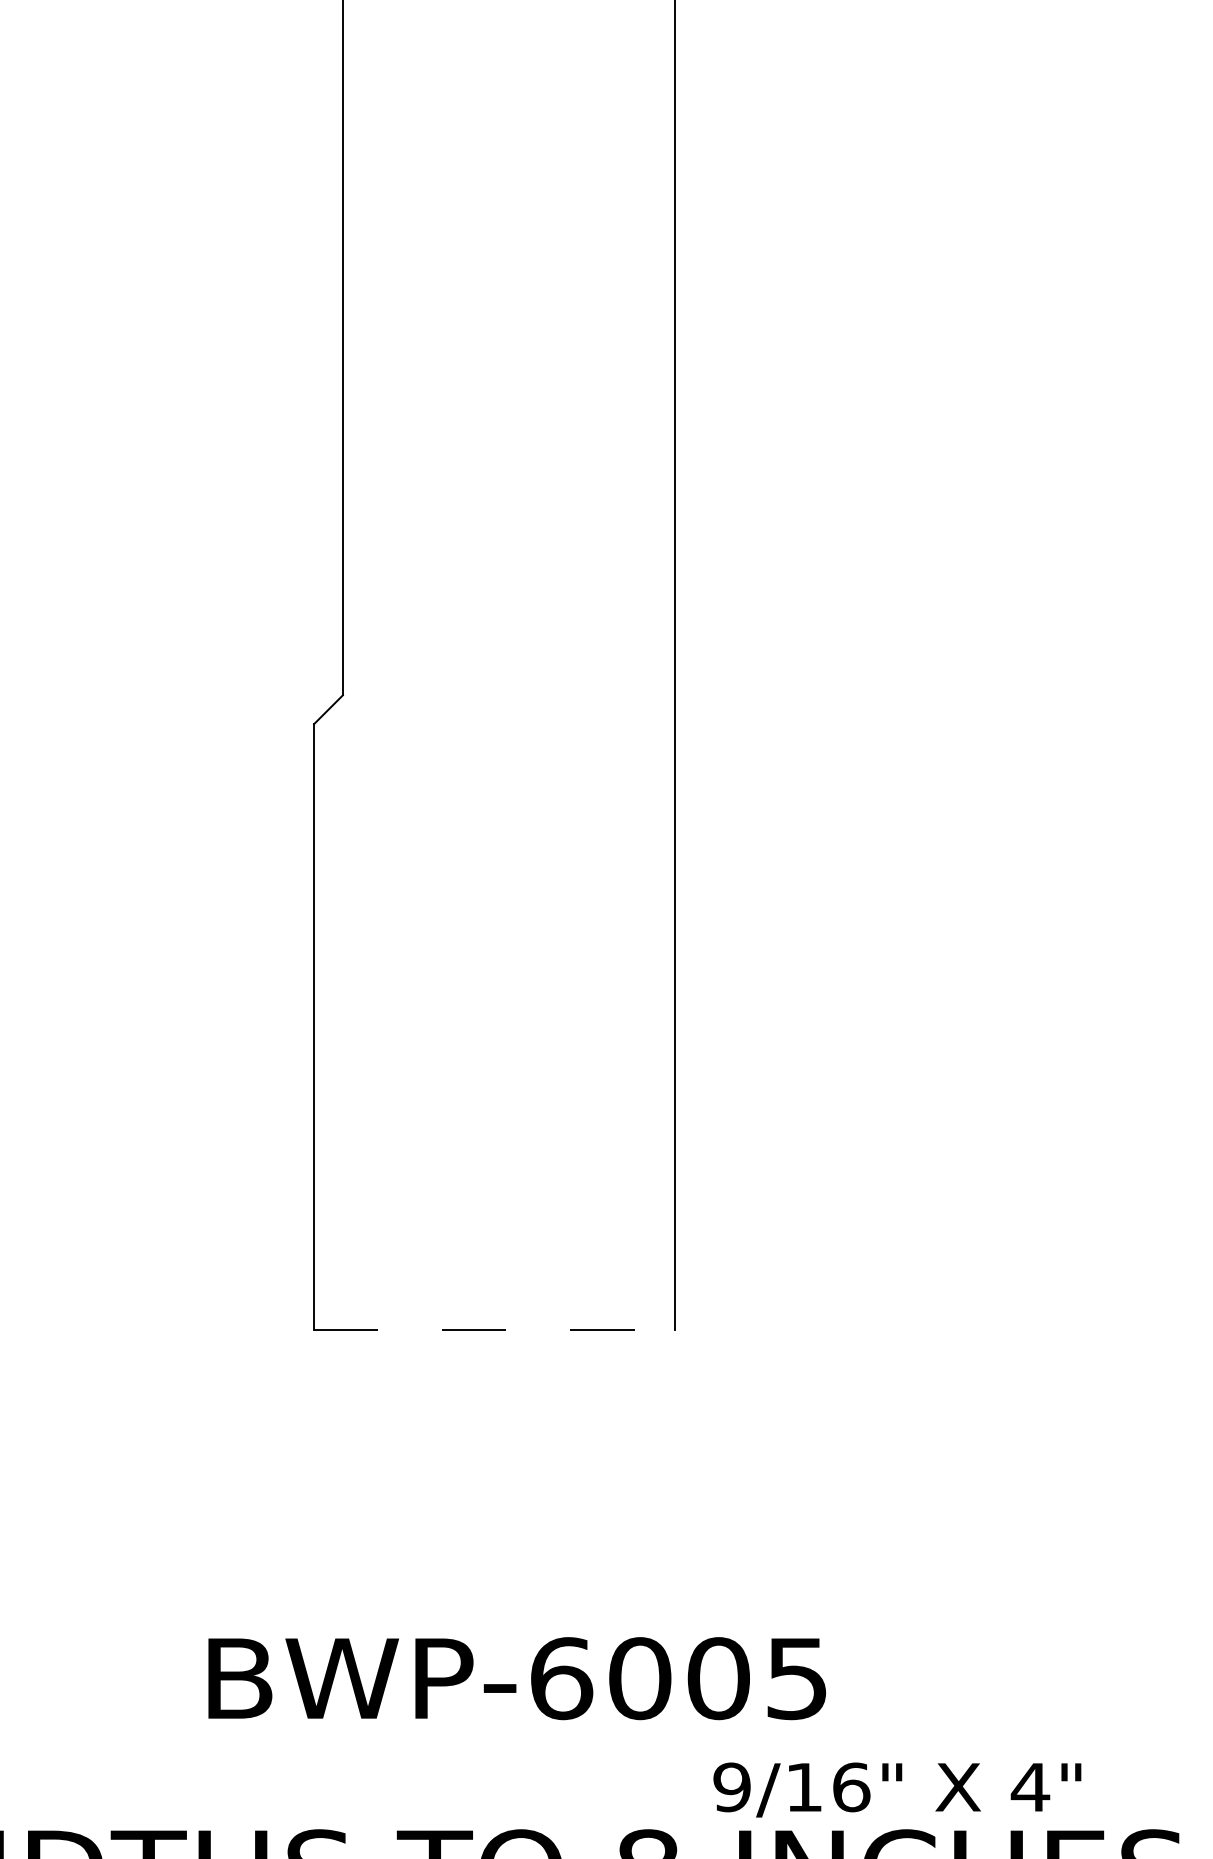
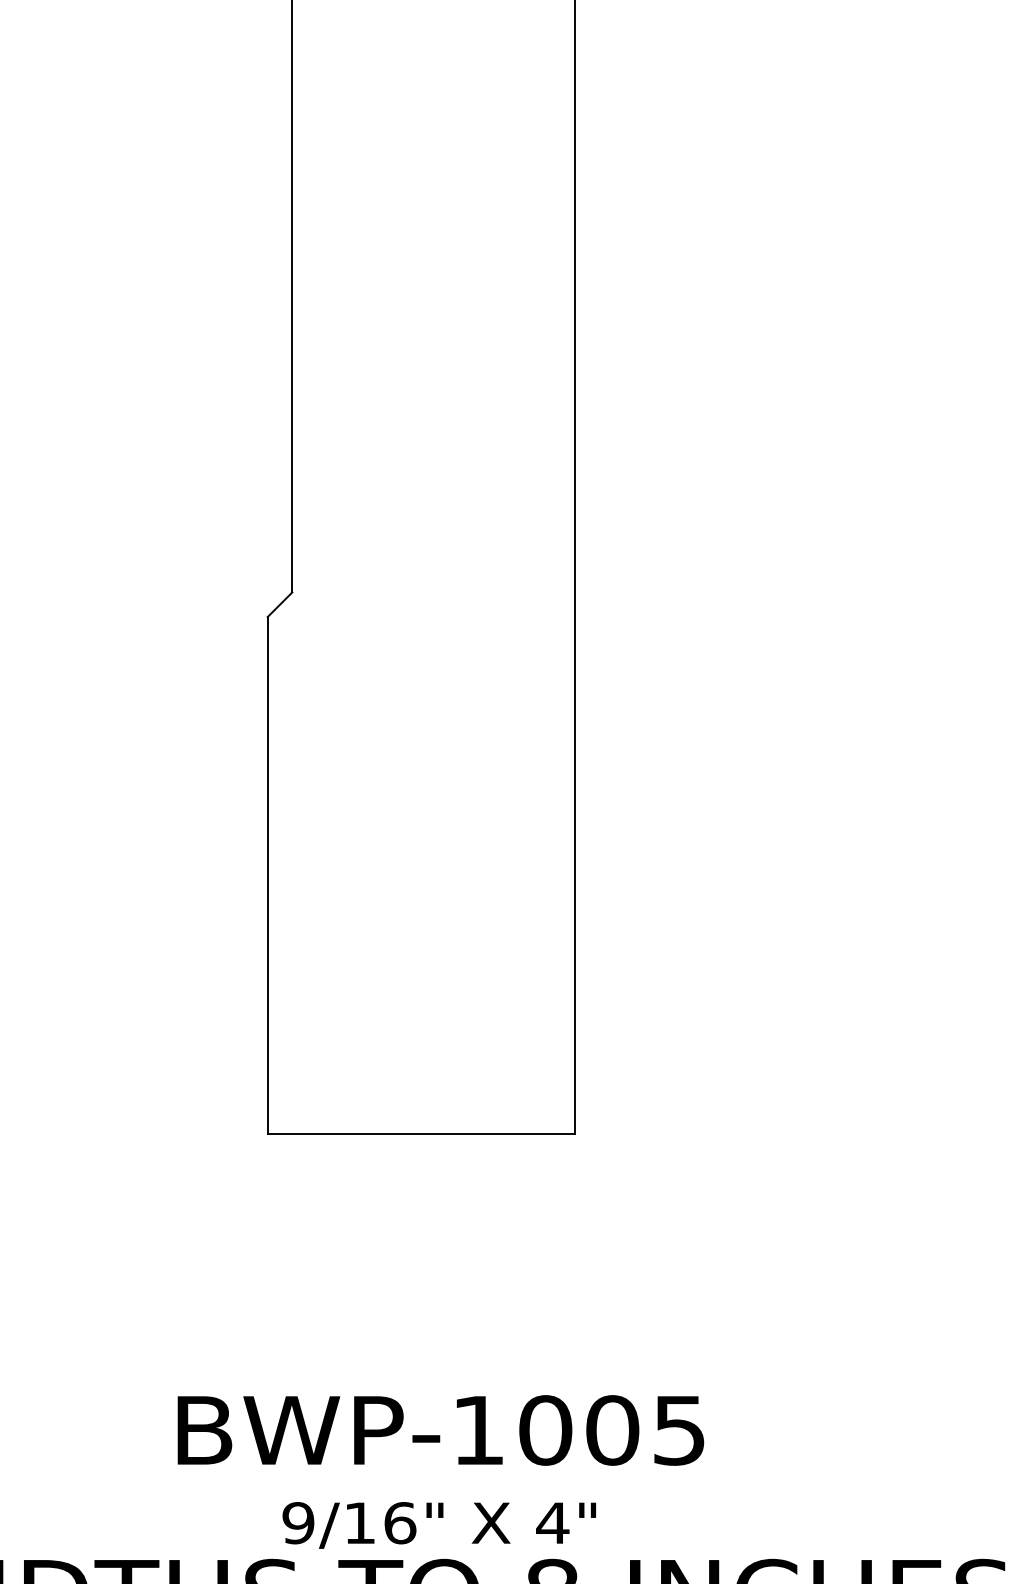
line: (494, 1330) -> (421, 1133), dashed -> solid
text: (562, 1678) -> (479, 1430), BWP-6005 -> BWP-1005
text: (897, 1789) -> (439, 1524), moved

